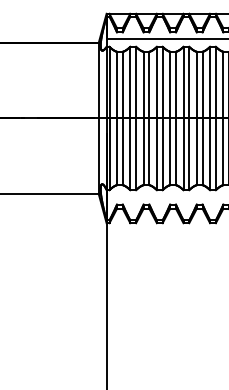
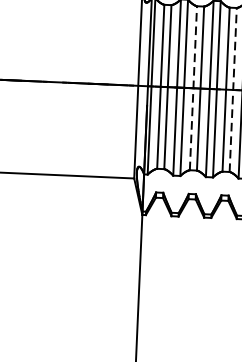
line: (143, 118) -> (193, 88), solid -> dashed
line: (175, 118) -> (232, 89), solid -> dashed

